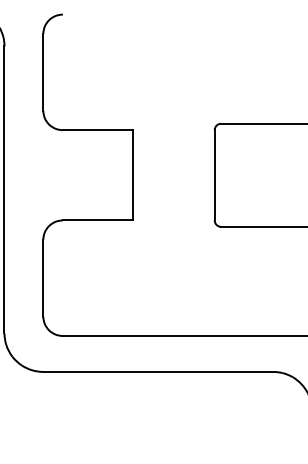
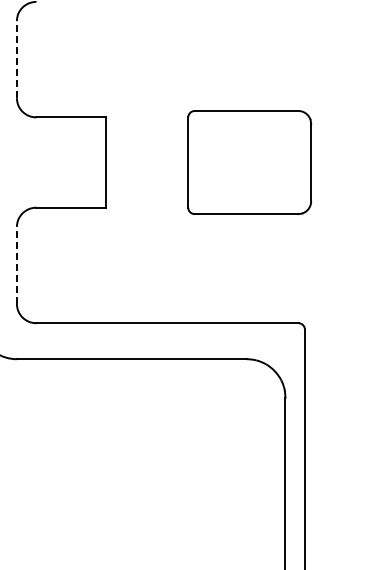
line: (42, 72) -> (16, 59), solid -> dashed
line: (42, 278) -> (16, 265), solid -> dashed

